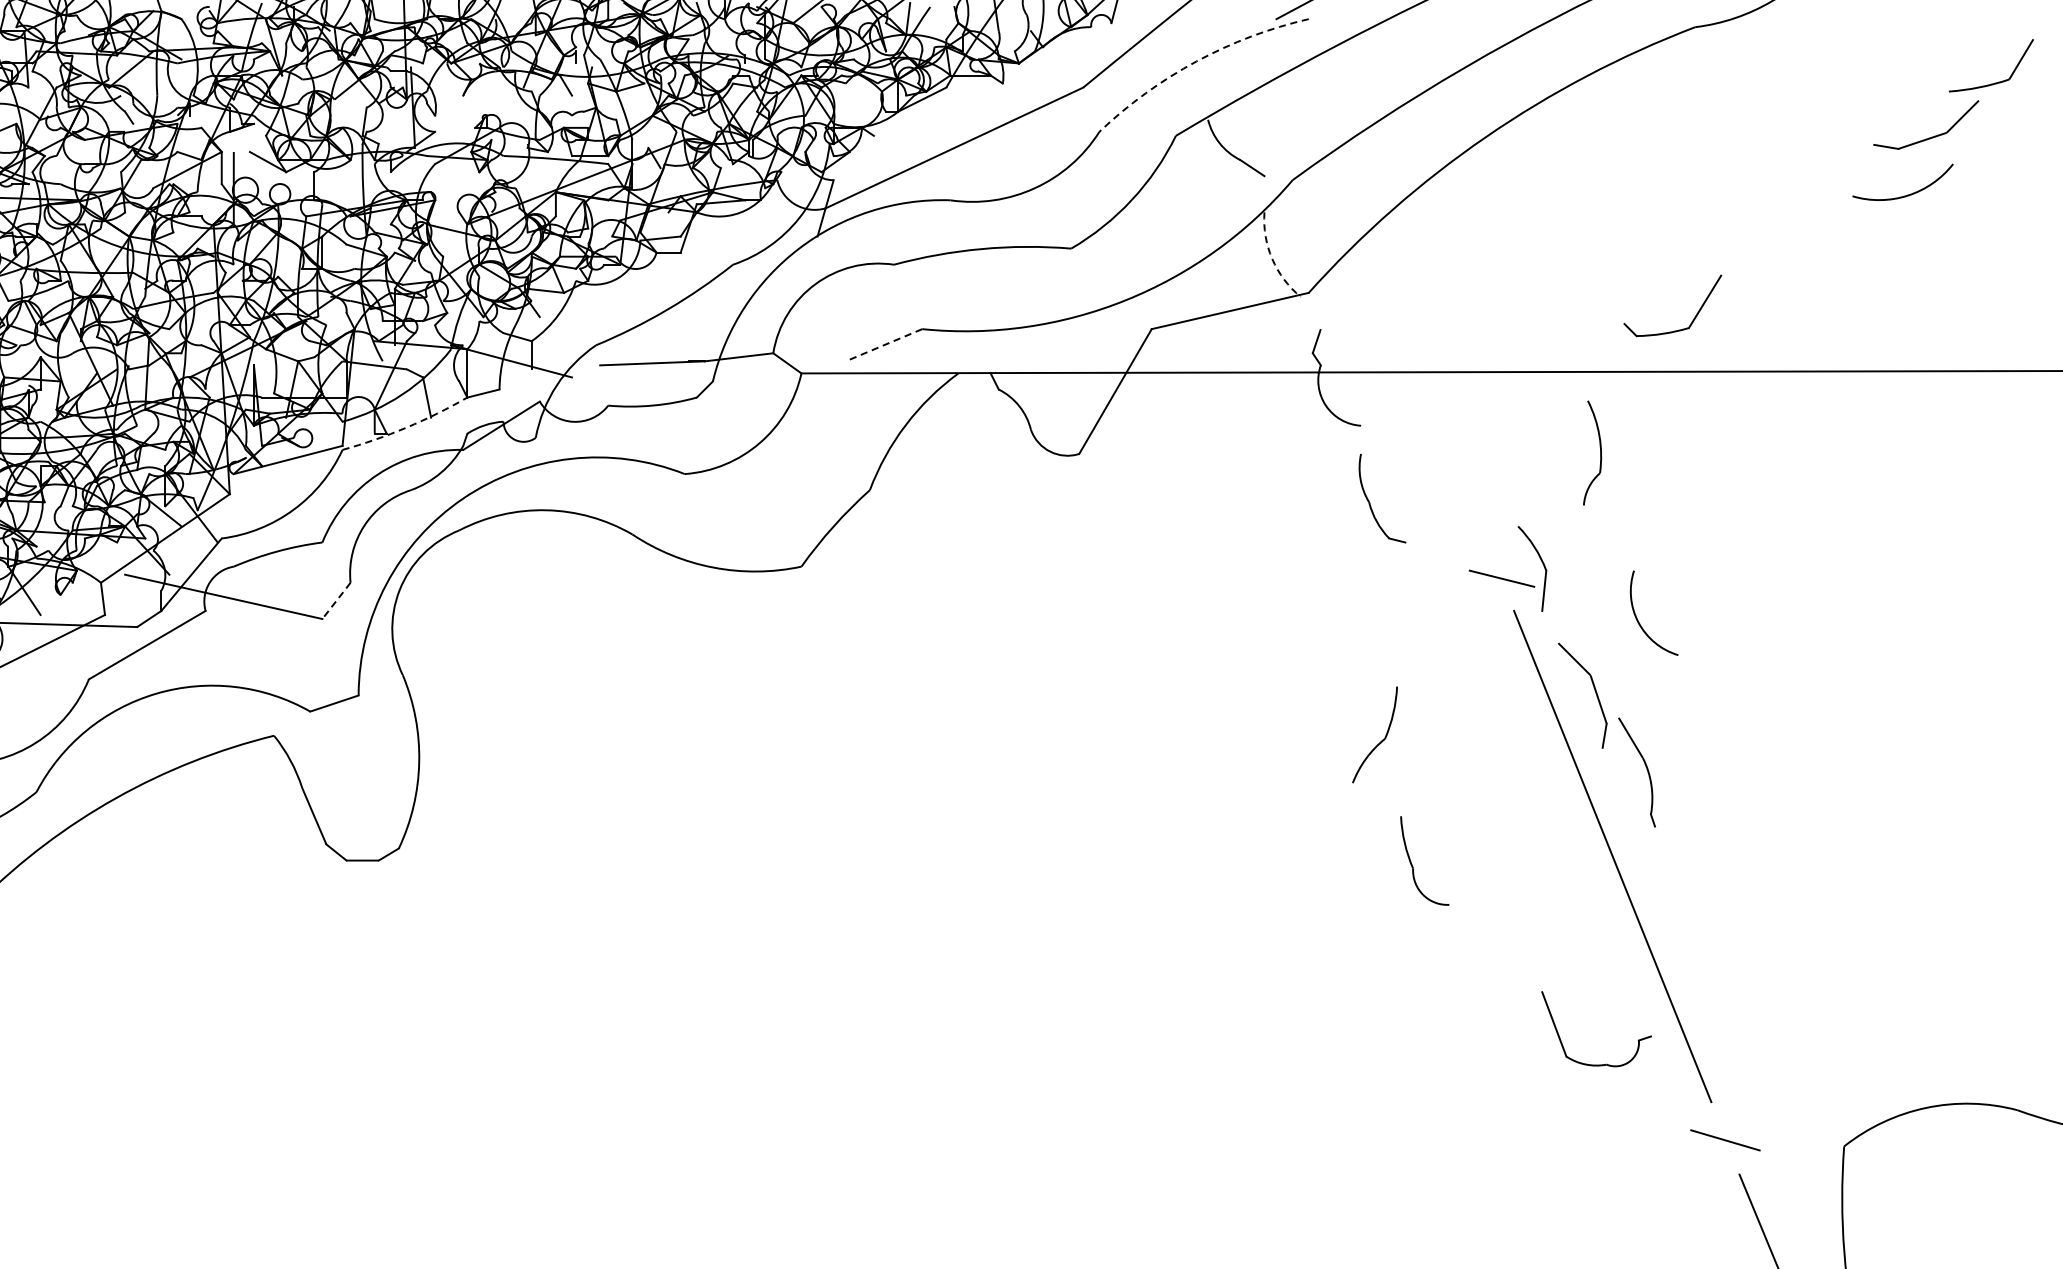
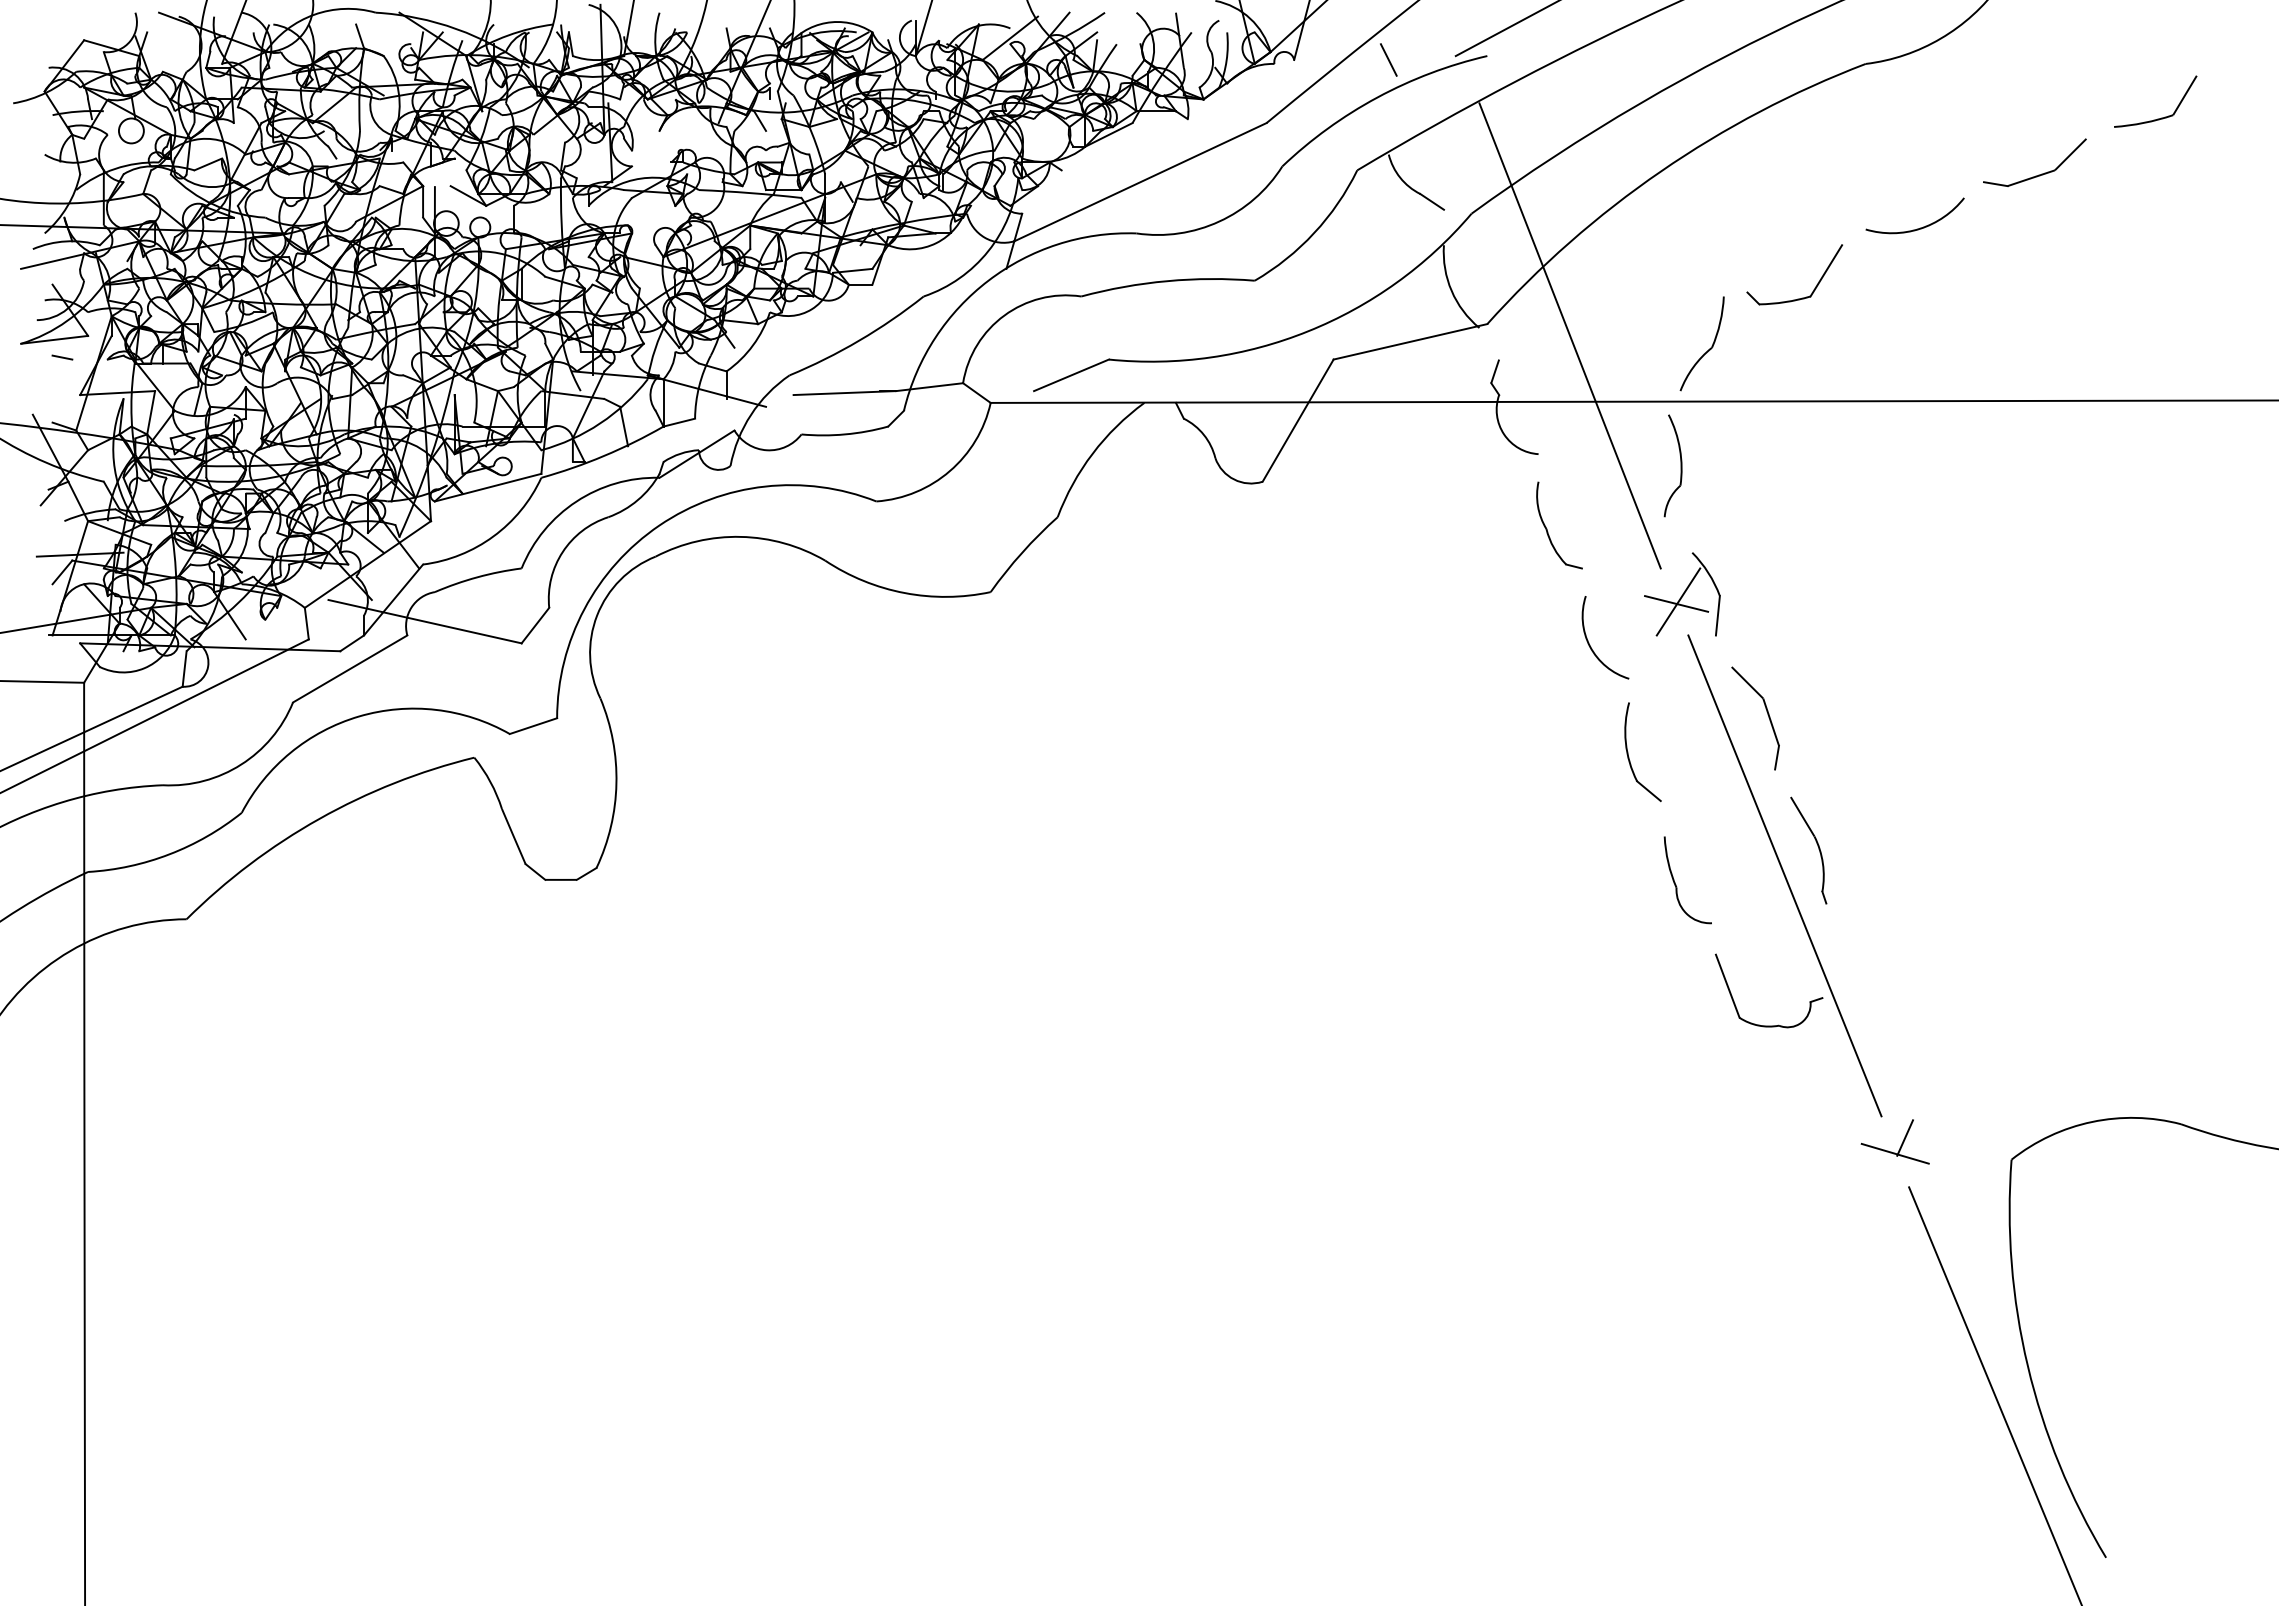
line: (1207, 22) -> (1388, 59), added
arc: (1196, 61) -> (1377, 97), dashed -> solid
part: (1929, 137) -> (2038, 174), moved
arc: (1905, 195) -> (1917, 228), moved
arc: (1272, 258) -> (1451, 290), dashed -> solid
line: (1392, 304) -> (1569, 335), added
part: (1695, 315) -> (1816, 284), moved
line: (884, 345) -> (1071, 375), dashed -> solid
arc: (407, 428) -> (604, 456), dashed -> solid
part: (1600, 452) -> (1680, 465), moved
line: (1504, 576) -> (1678, 601), added
line: (336, 601) -> (535, 626), dashed -> solid
arc: (1639, 622) -> (1591, 646), moved
part: (1452, 729) -> (1628, 751), added
part: (1381, 740) -> (1708, 349), moved
part: (1645, 768) -> (1817, 846), moved
part: (1413, 865) -> (1676, 884), moved
part: (1596, 1064) -> (1769, 1025), moved
line: (1735, 1123) -> (1905, 1137), added

